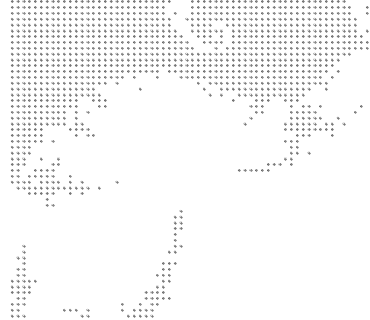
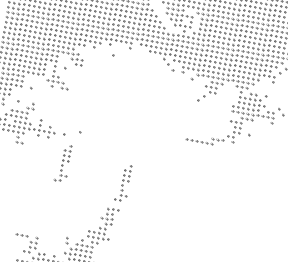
part: (103, 220) -> (63, 163), added

